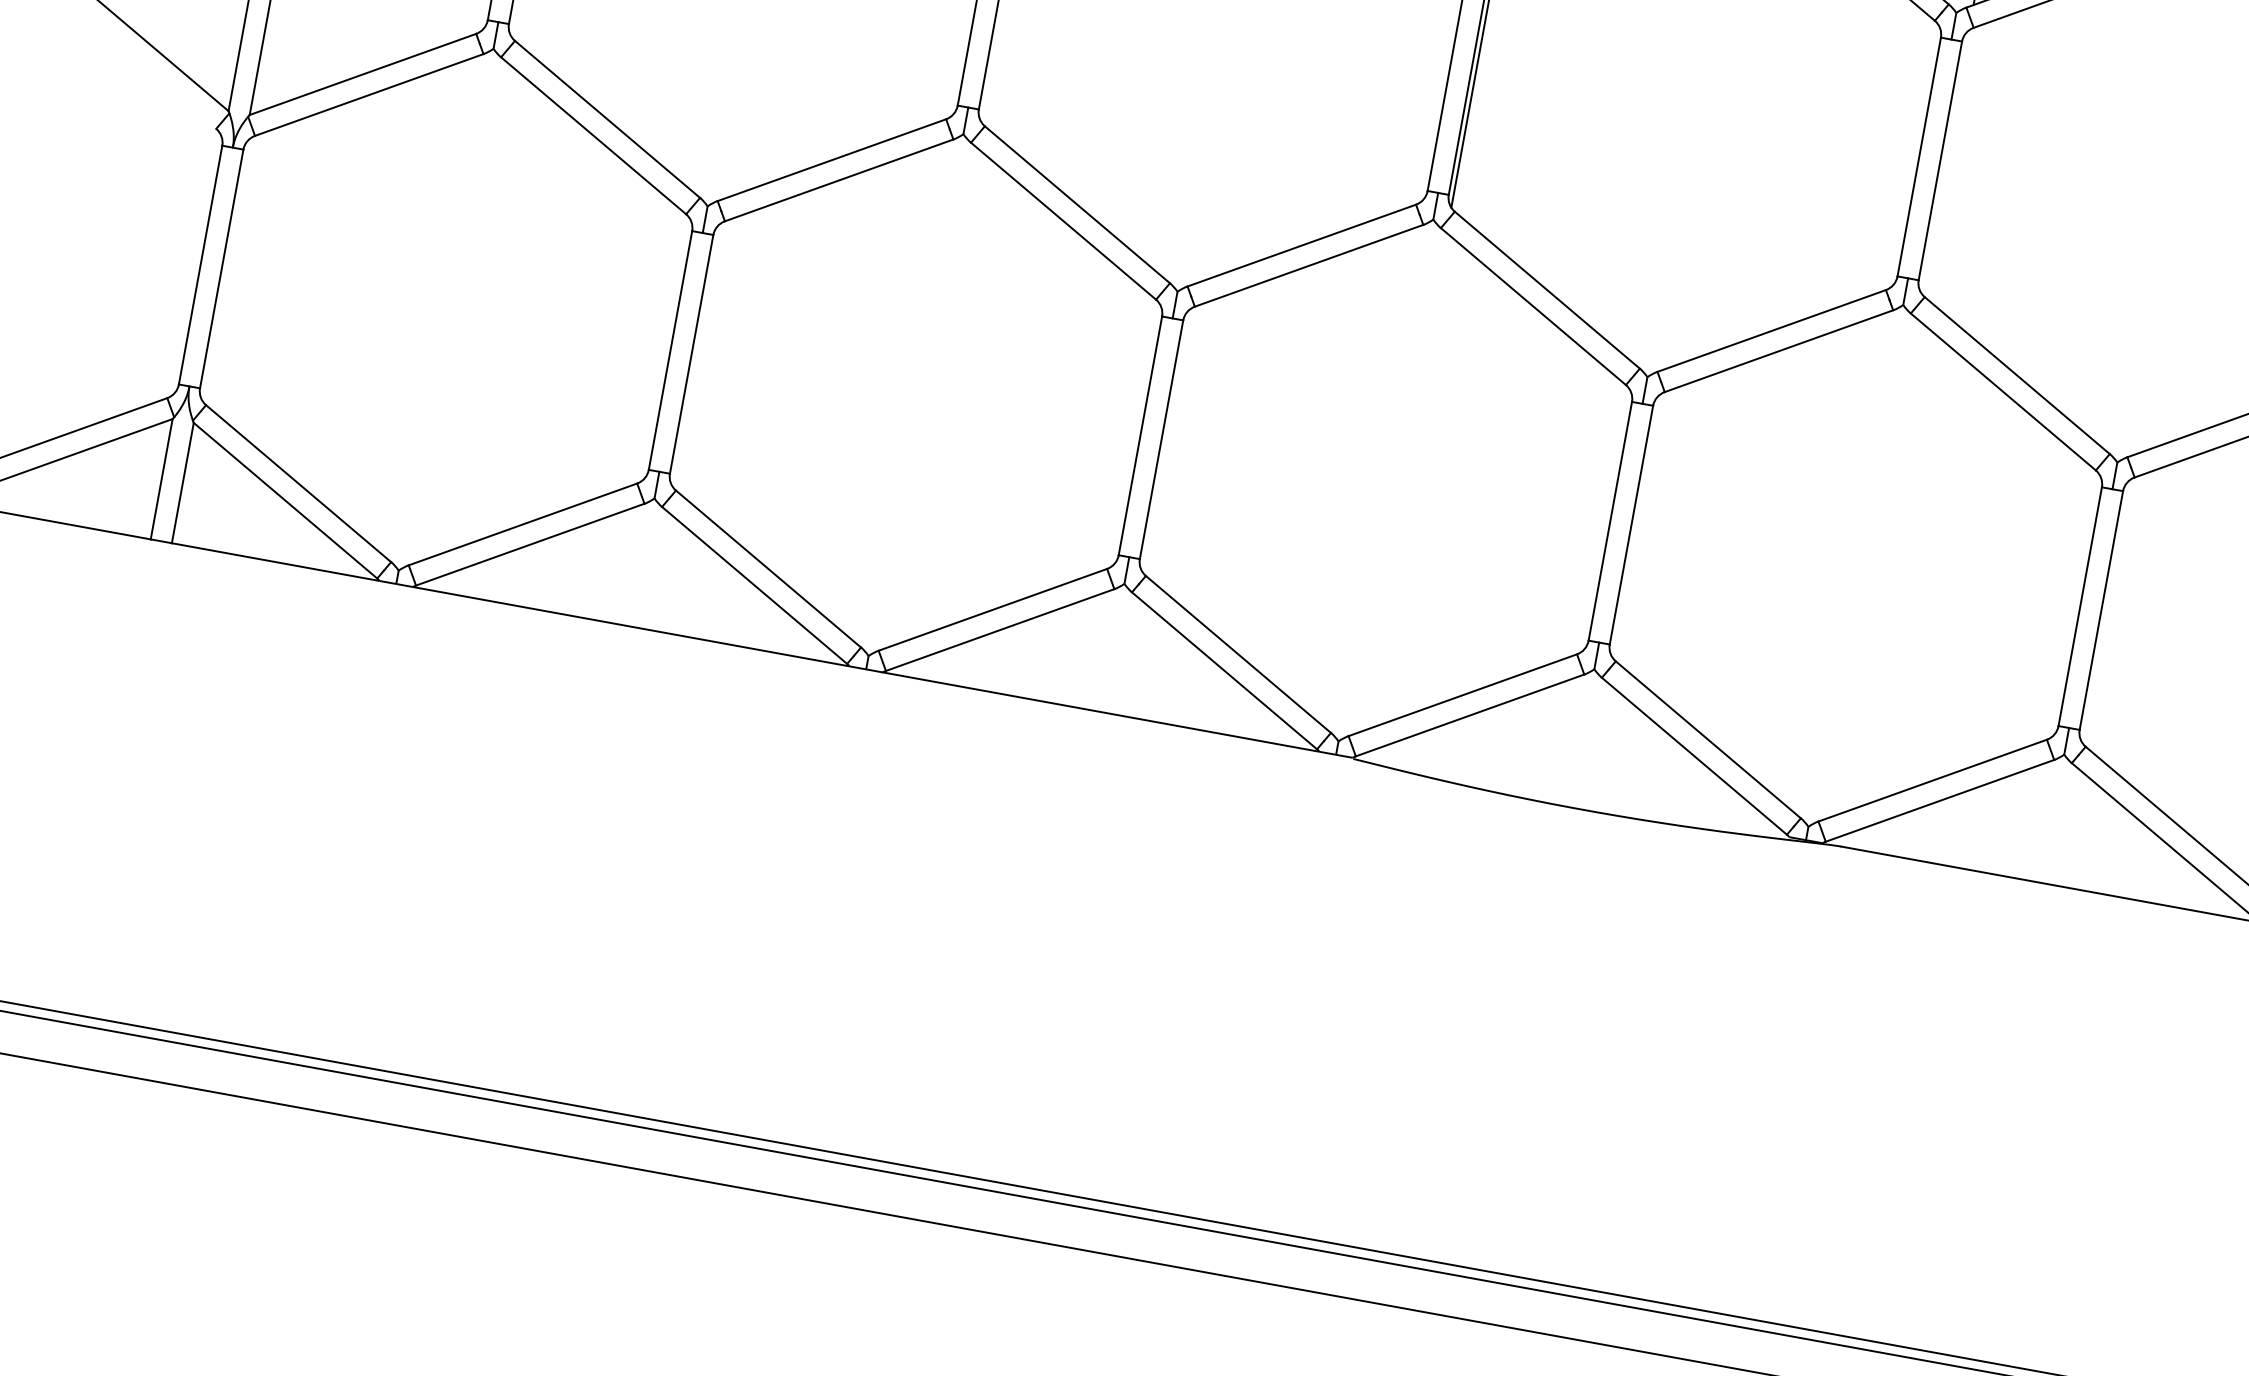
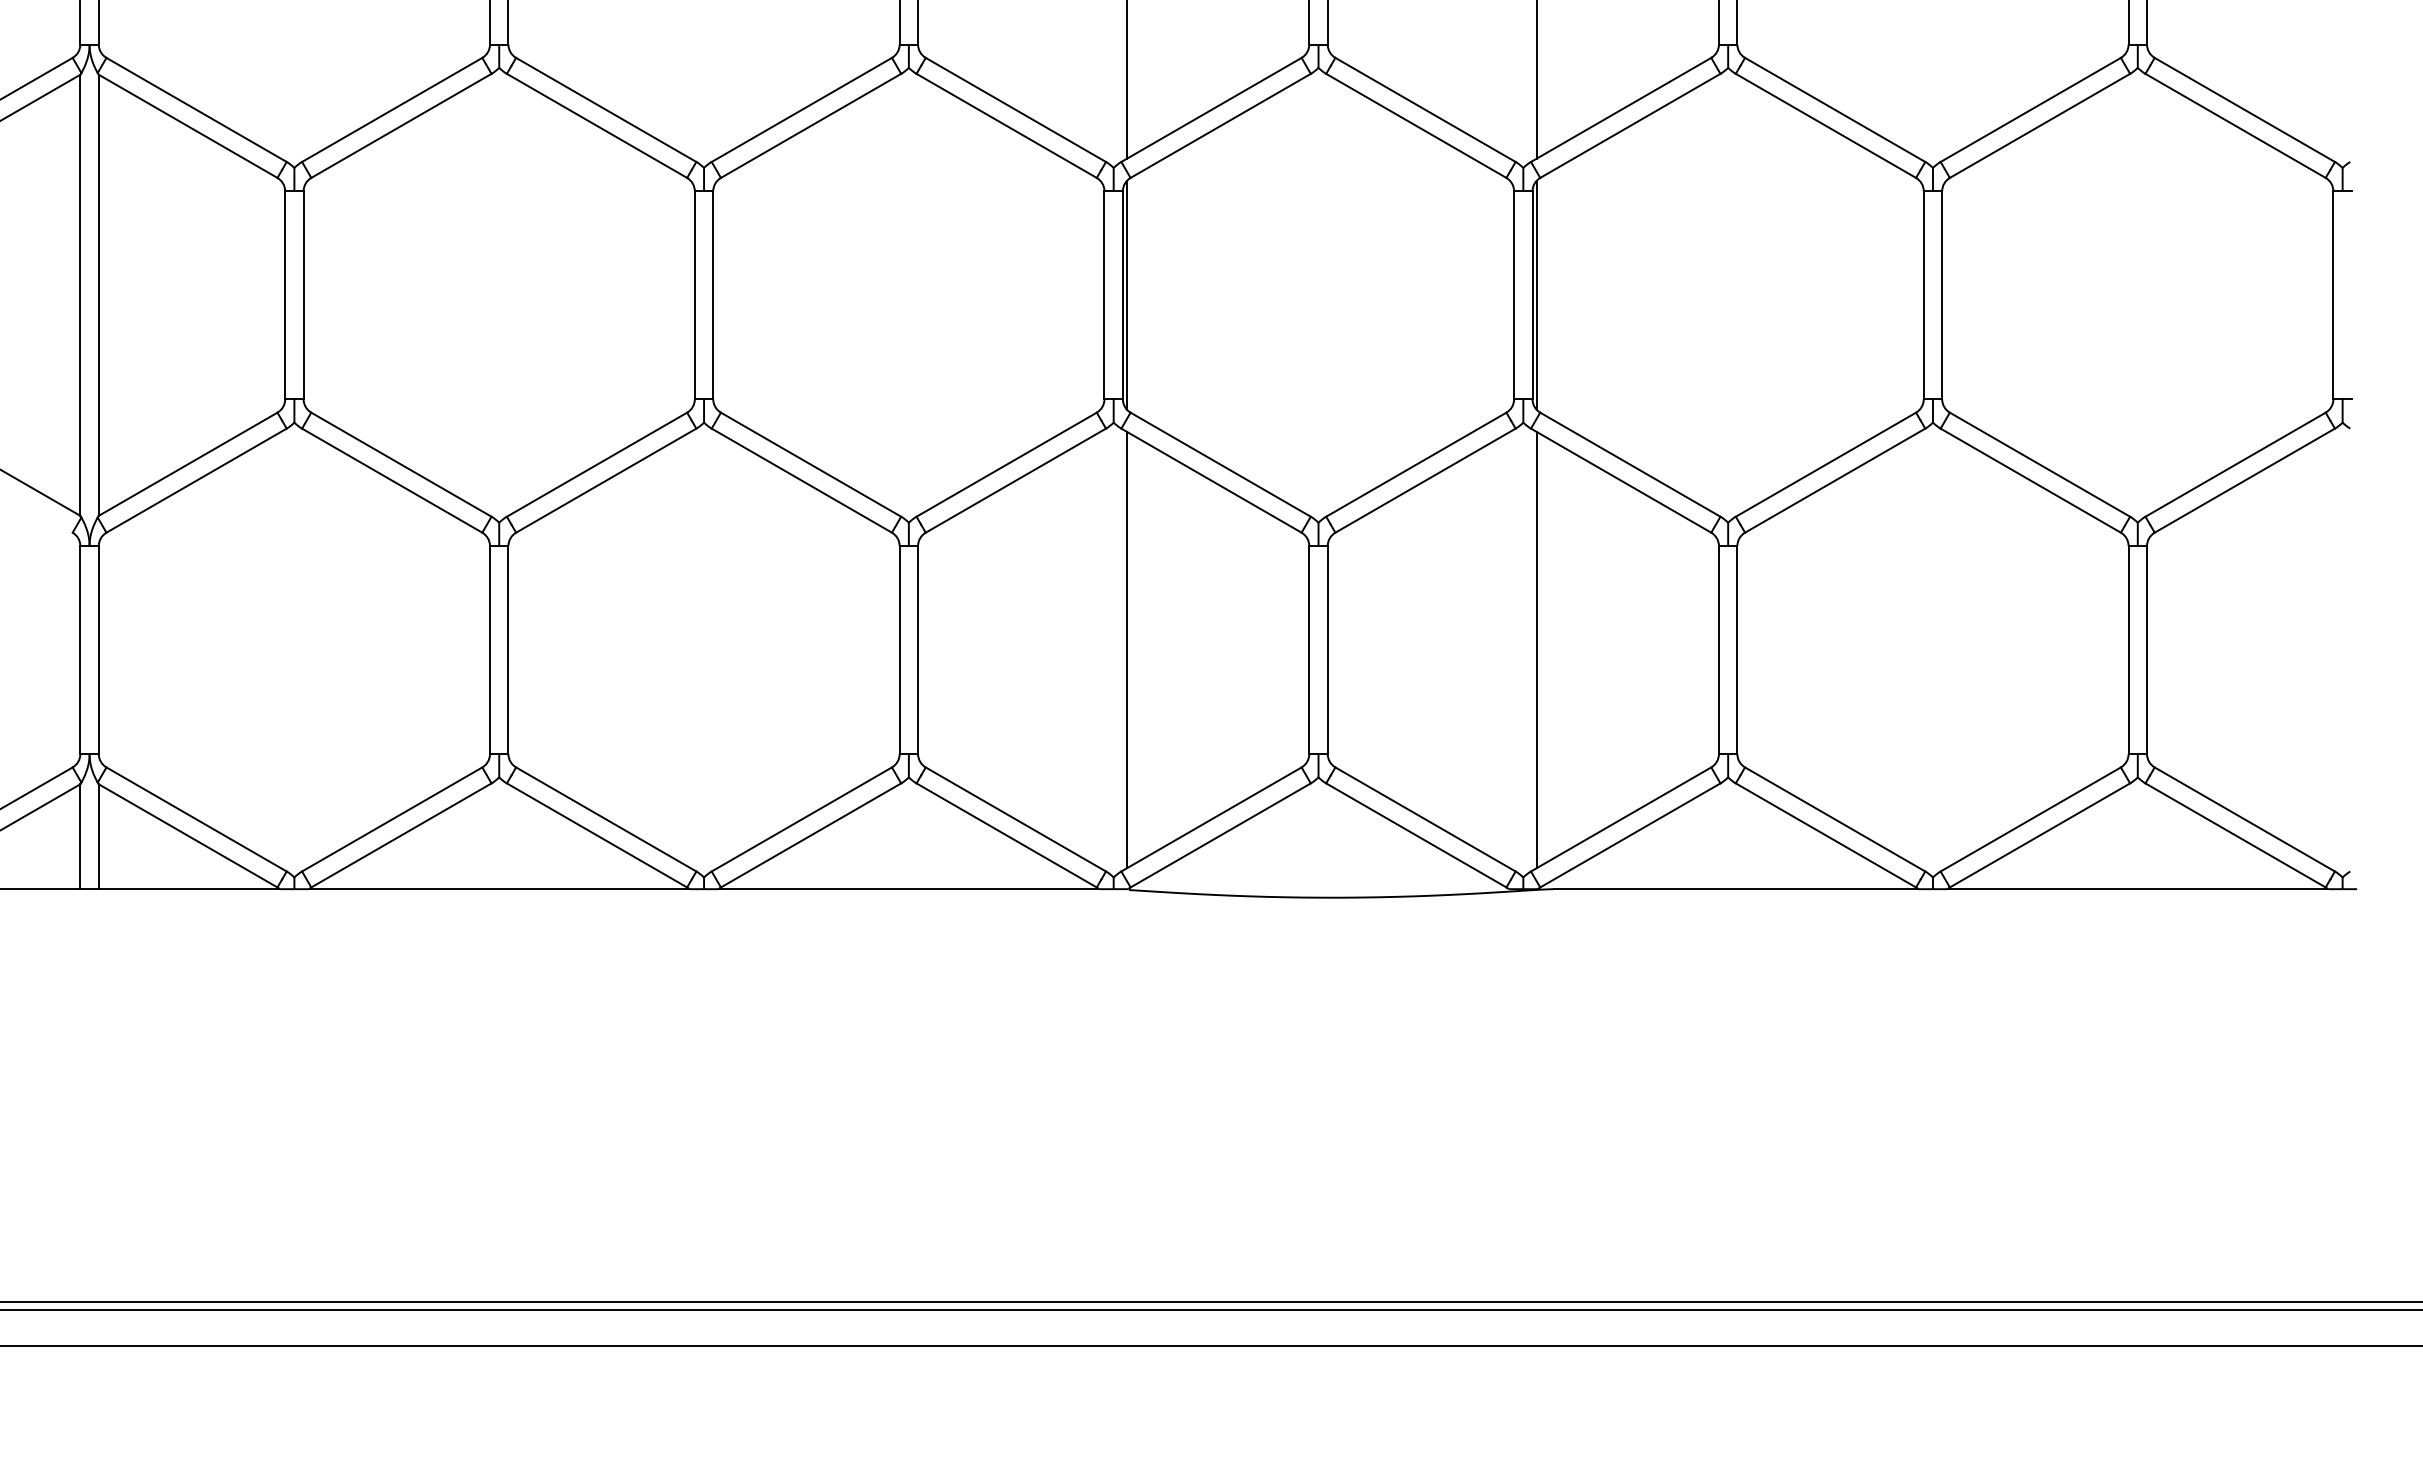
line: (1945, 160) -> (1536, 294), added
line: (1401, 482) -> (1127, 649), added
line: (1871, 568) -> (1536, 649), added

